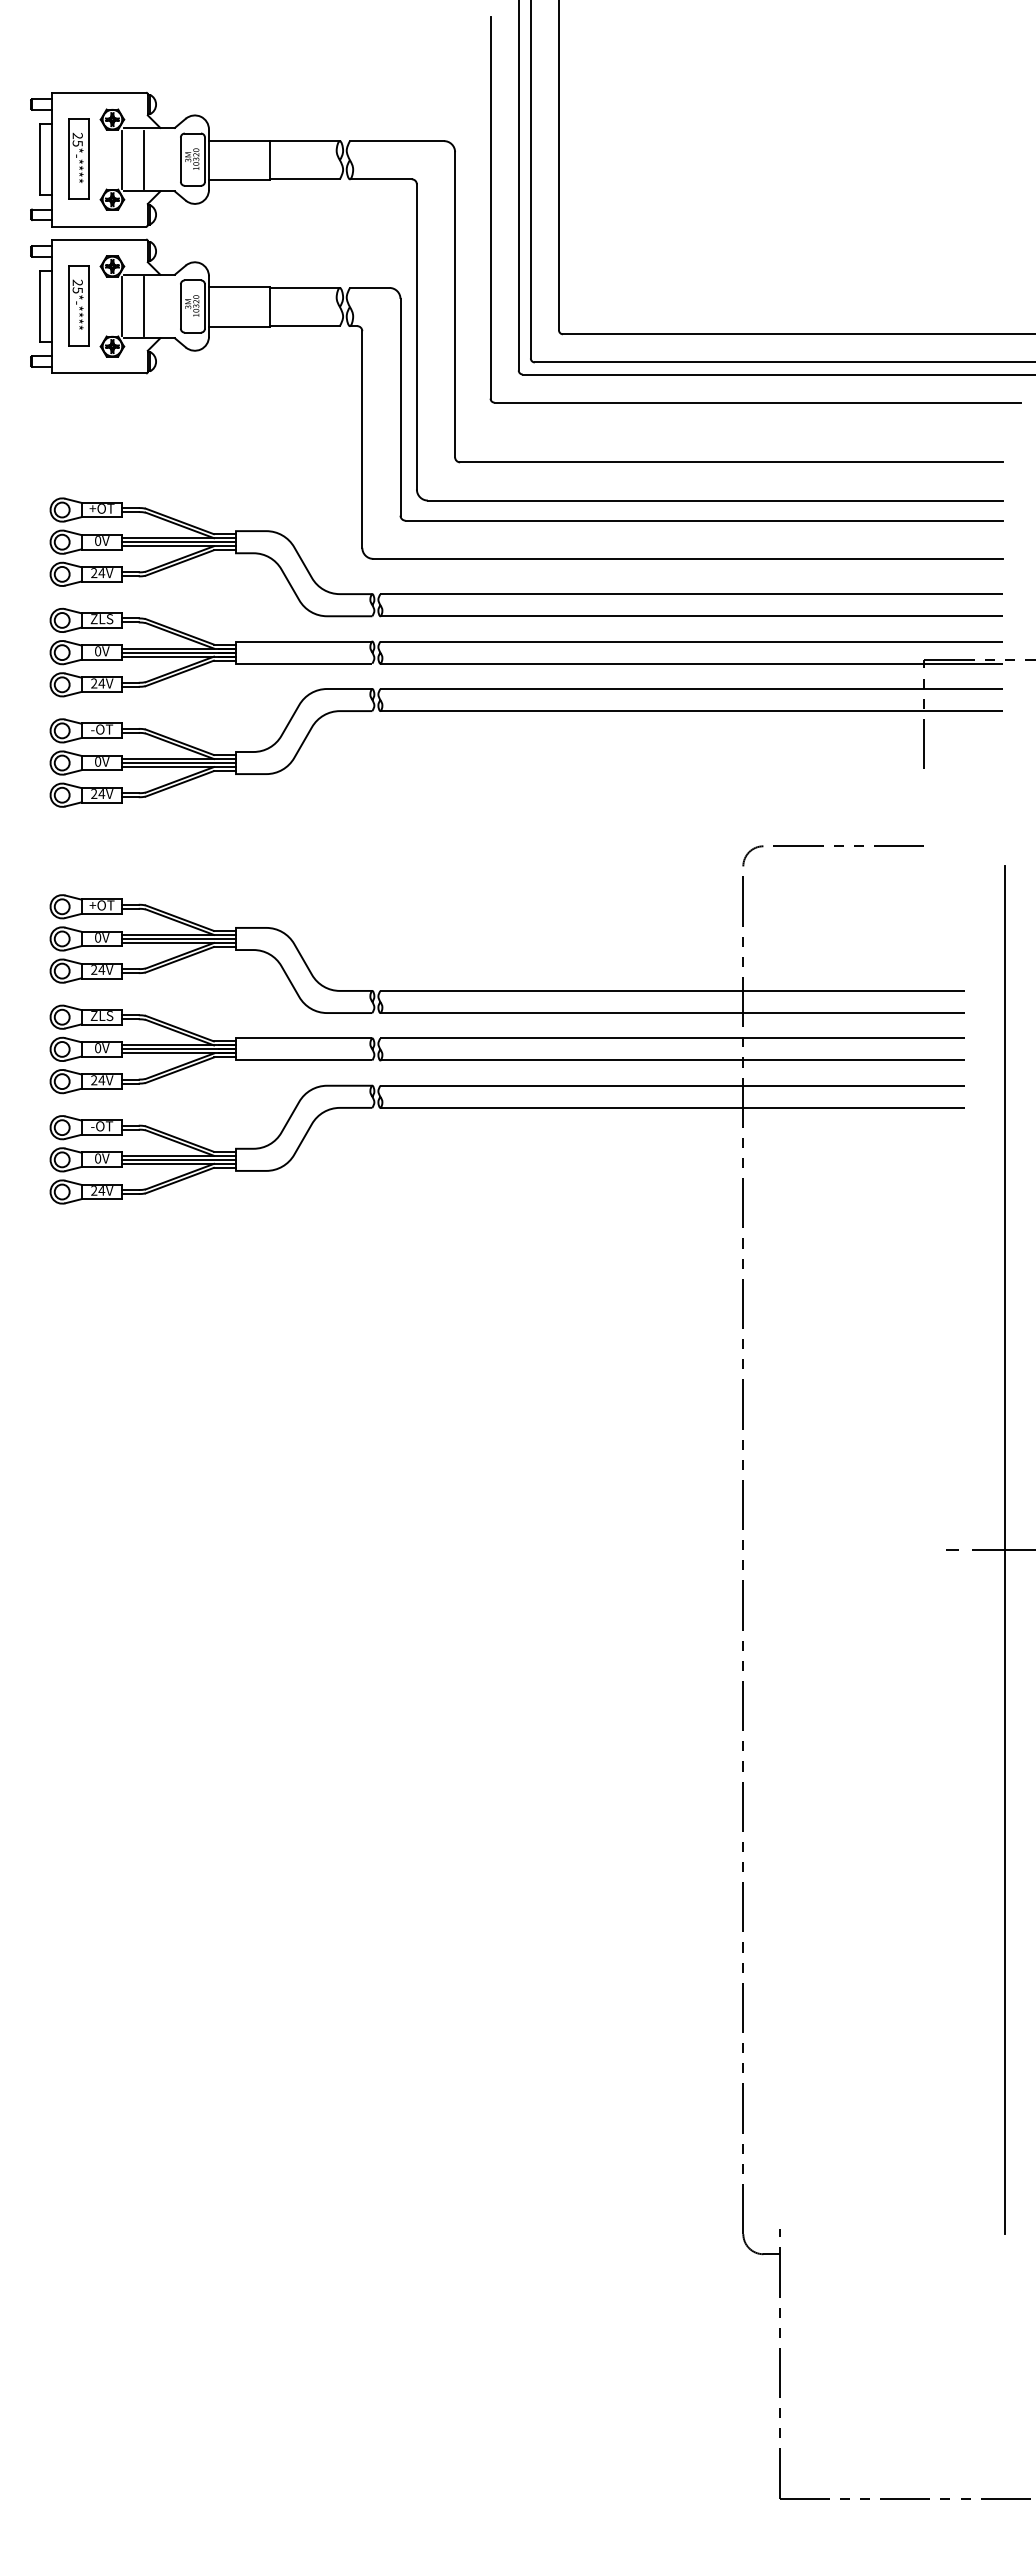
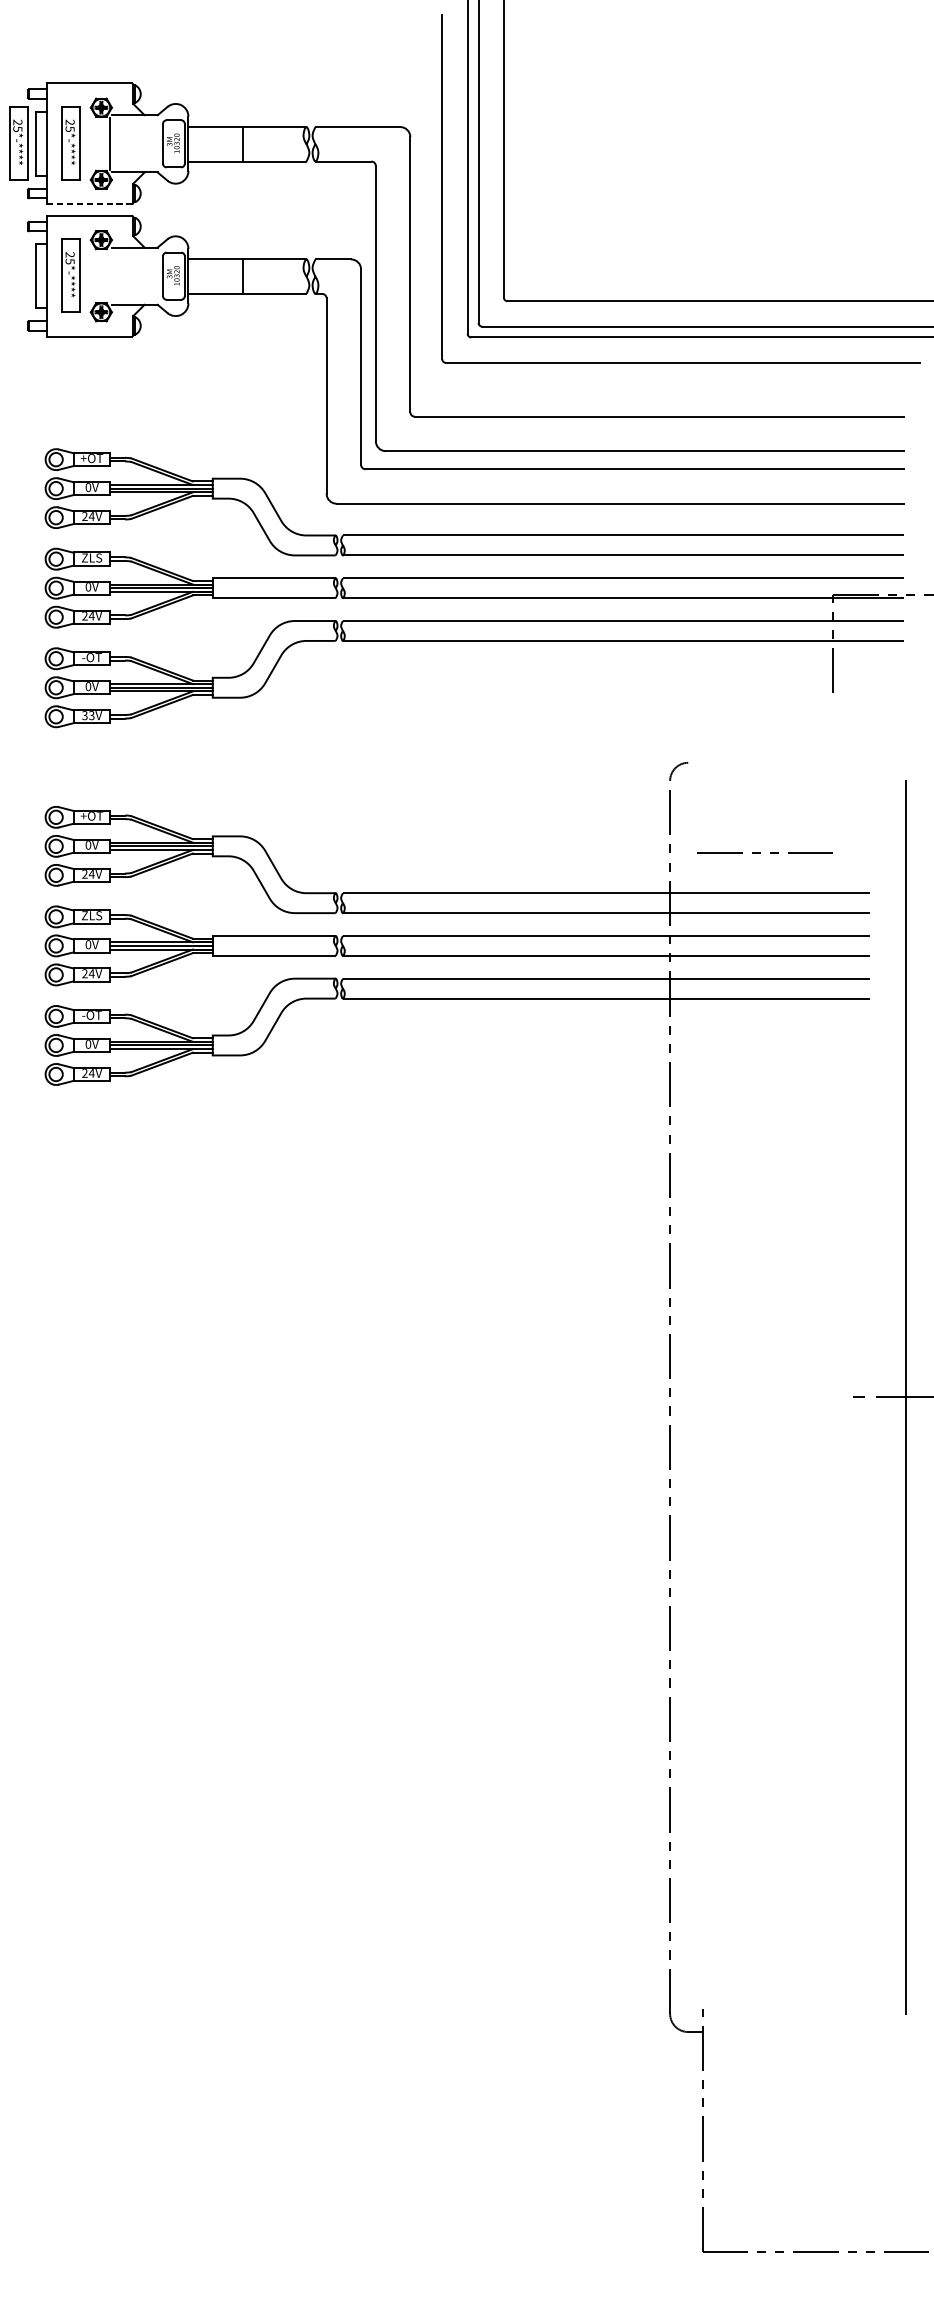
part: (20, 158) -> (18, 142), added
line: (143, 159) -> (129, 143), removed
line: (99, 226) -> (89, 204), solid -> dashed
line: (121, 306) -> (109, 276), removed
line: (143, 306) -> (129, 276), removed
text: (98, 794) -> (88, 716), 24V -> 33V
line: (843, 845) -> (760, 852), moved

